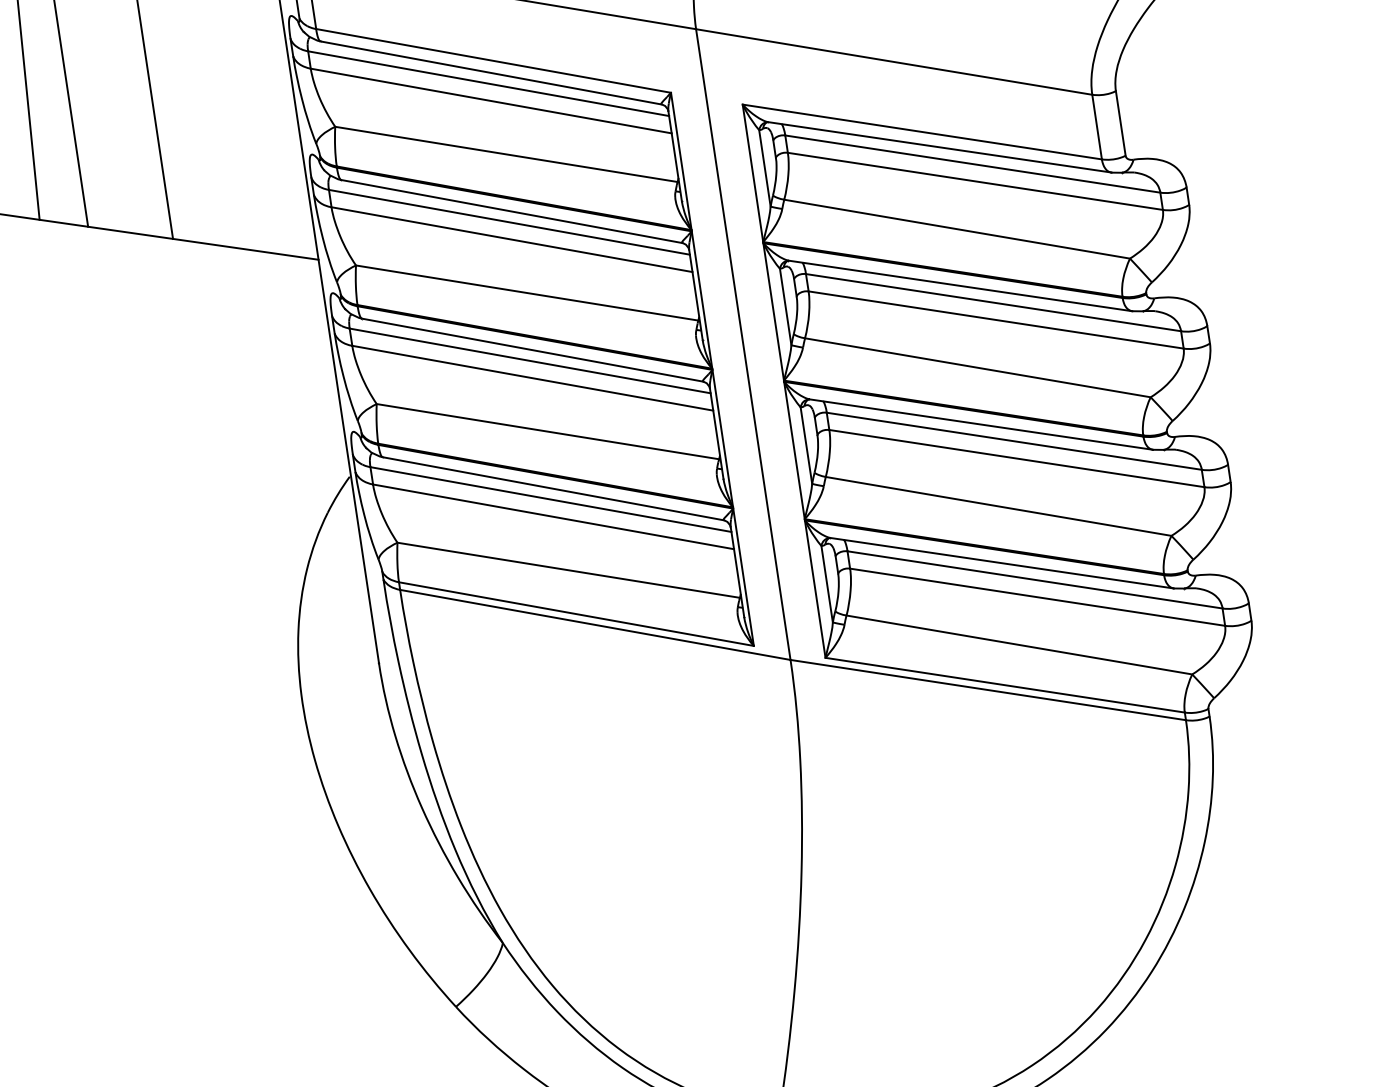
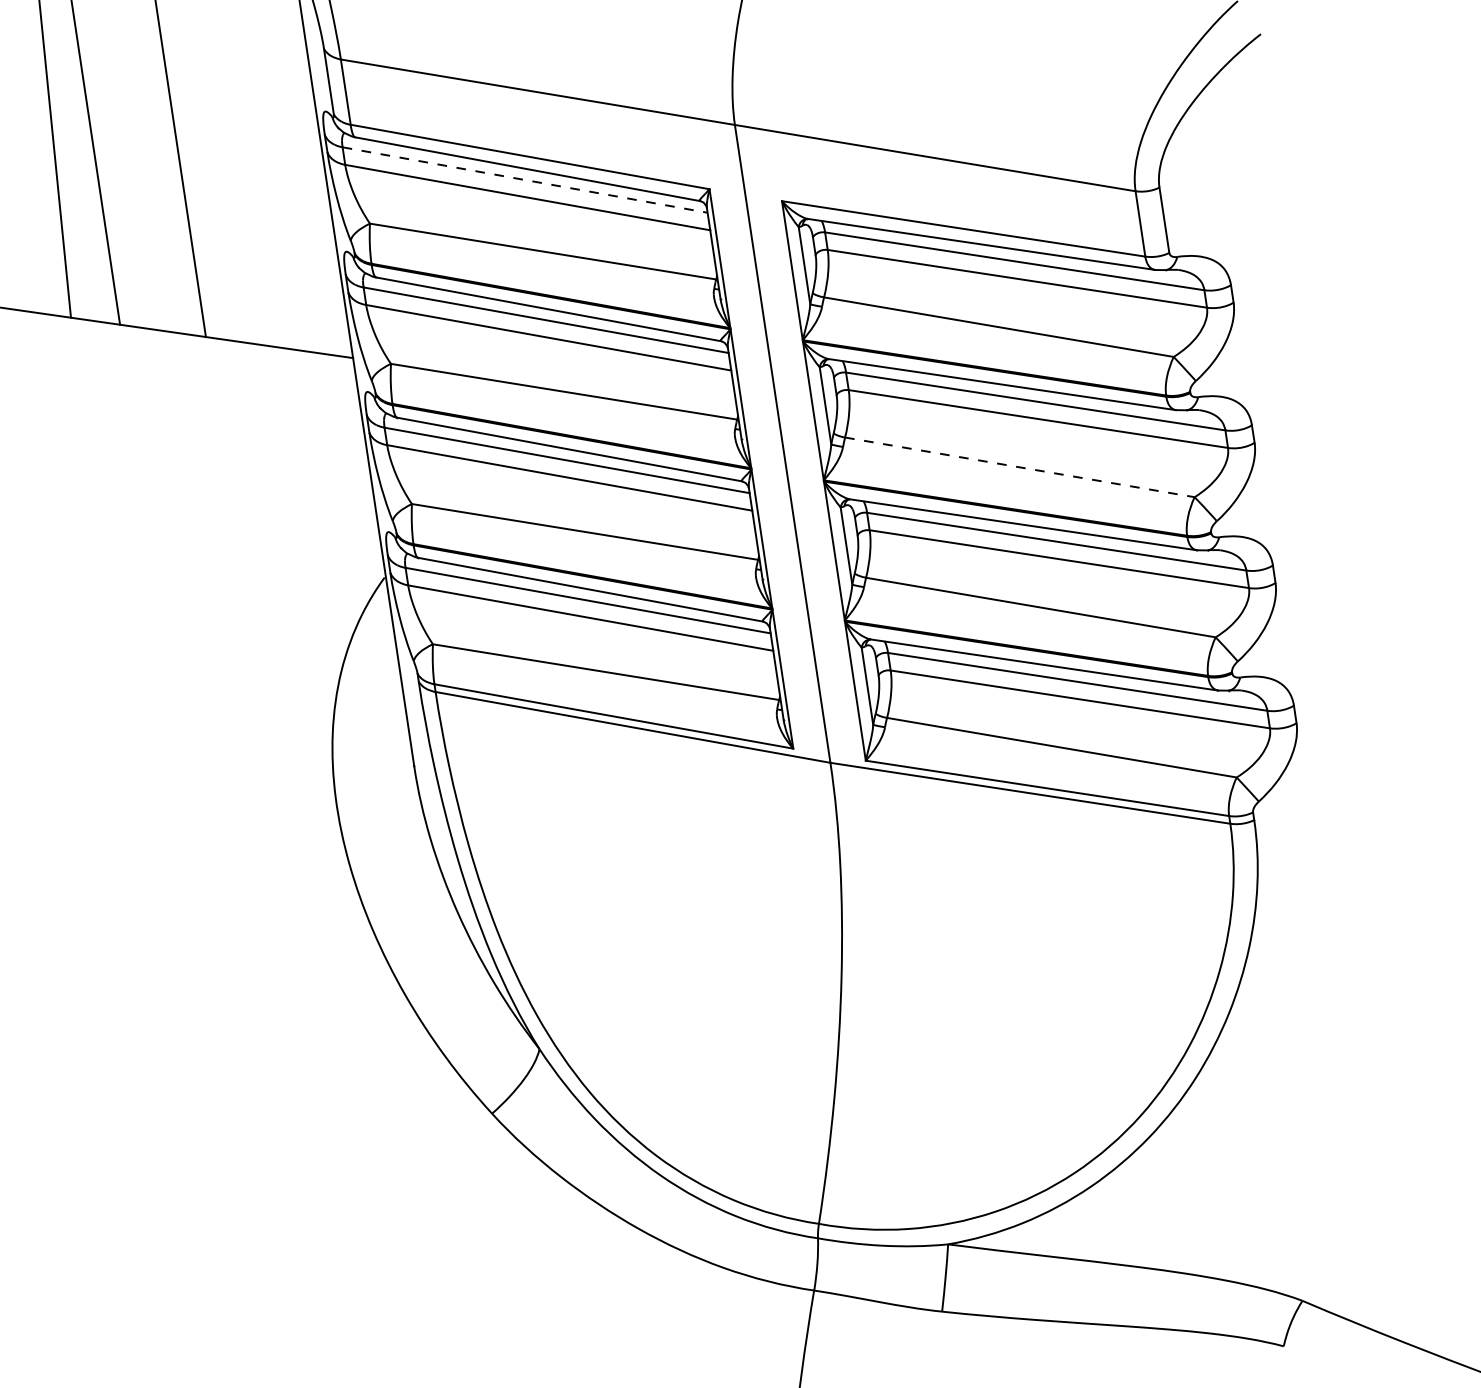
line: (489, 84) -> (525, 180), solid -> dashed
line: (978, 367) -> (1020, 467), solid -> dashed

